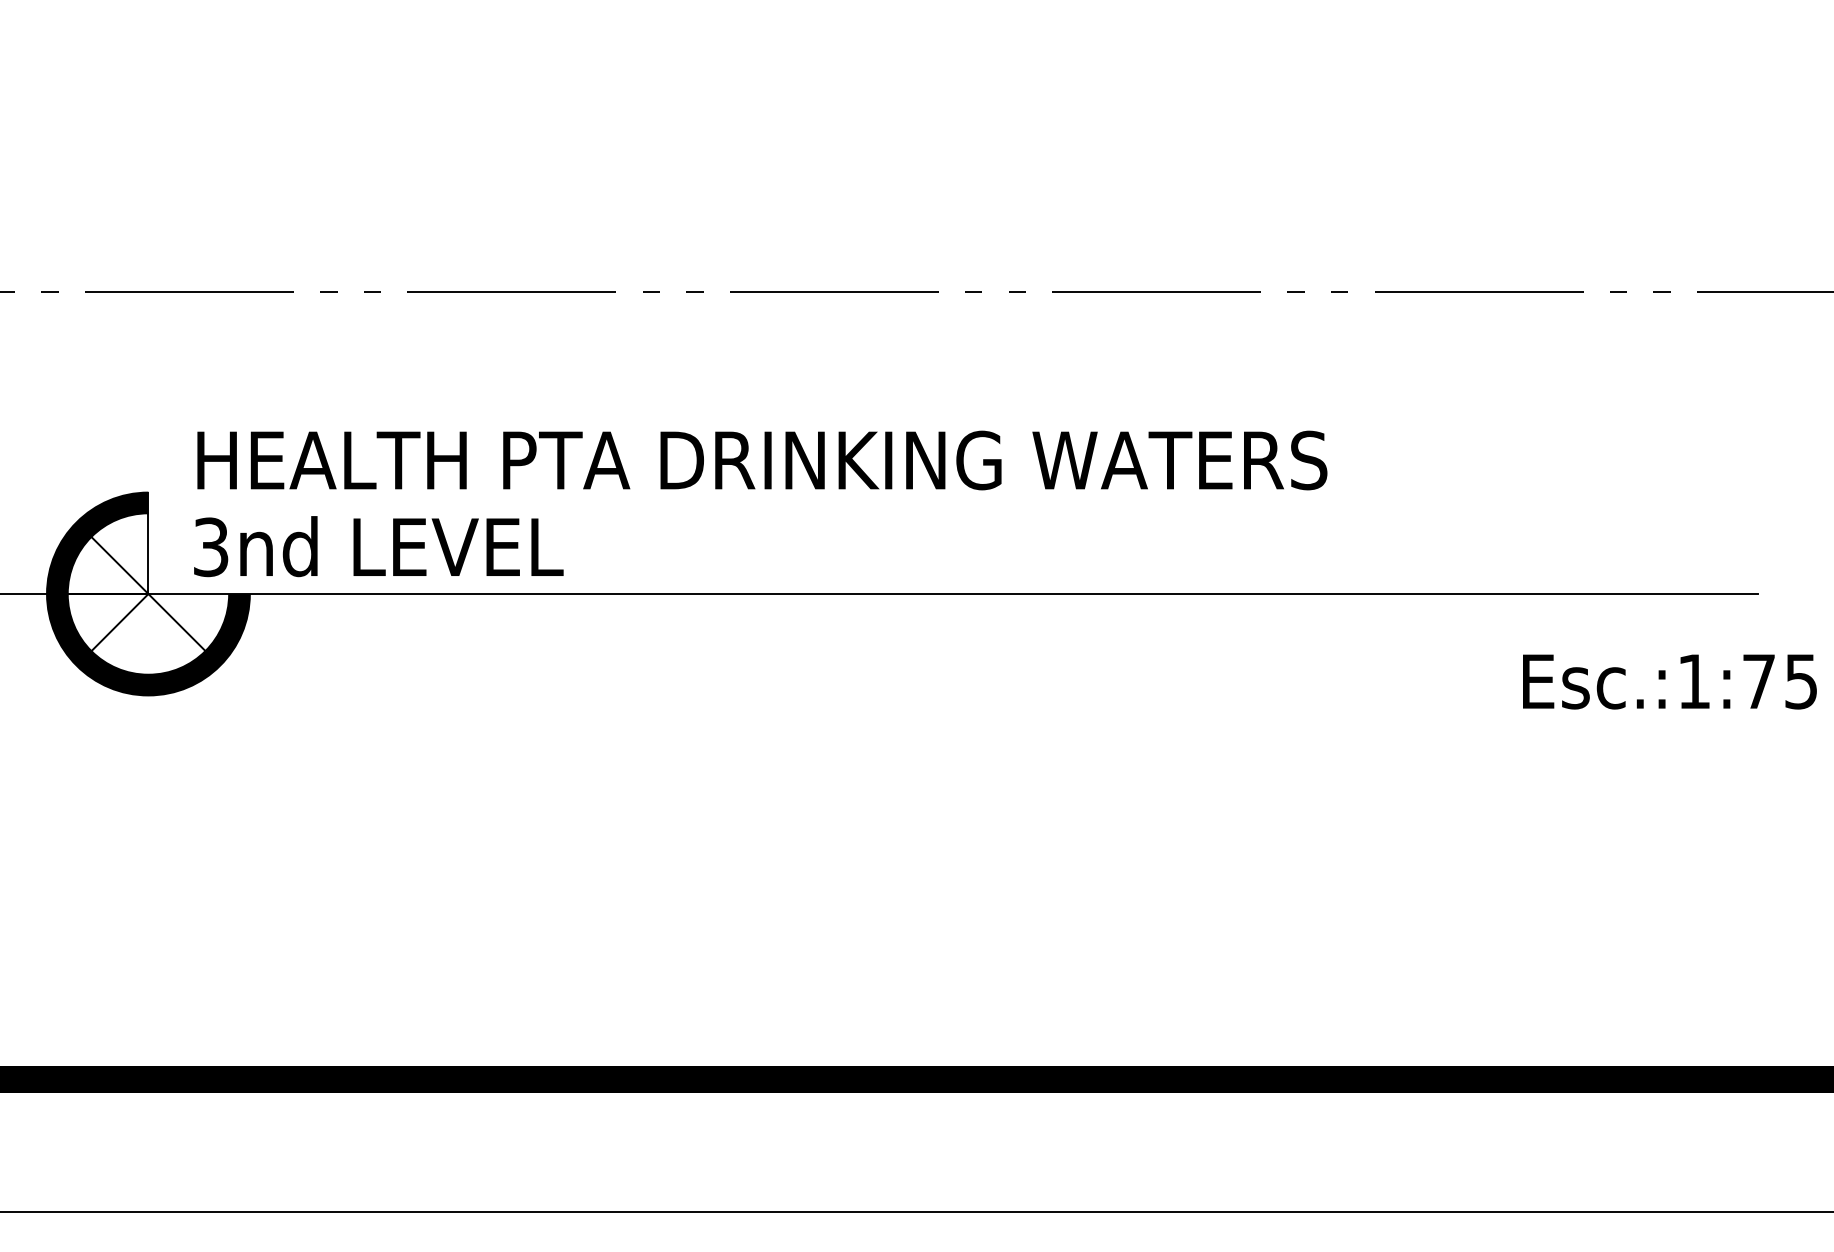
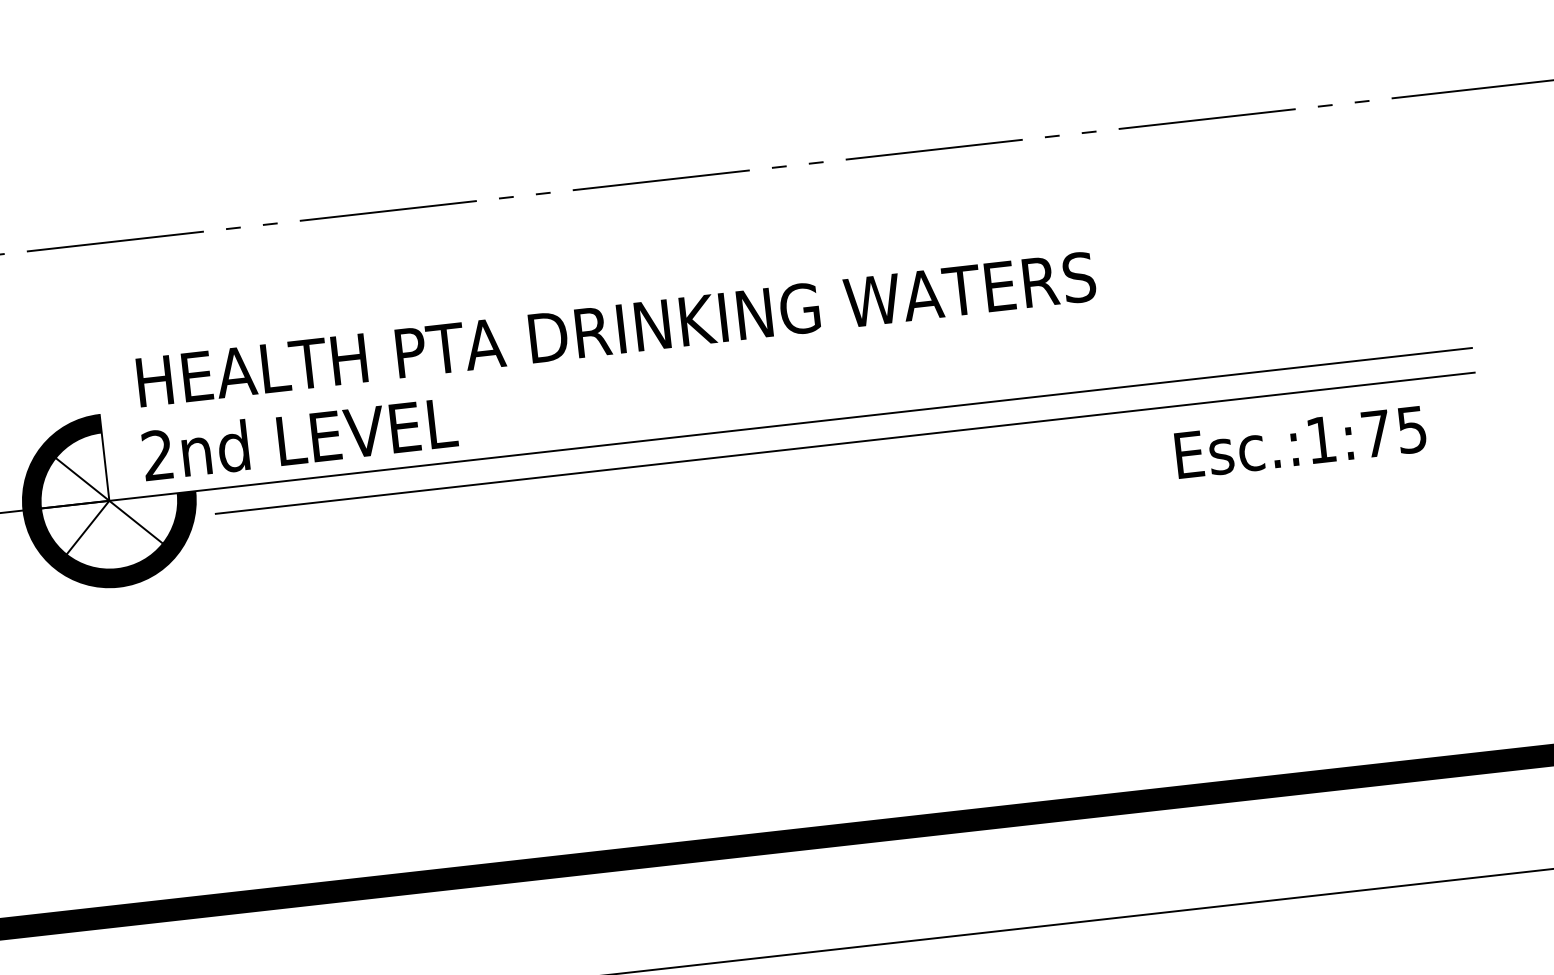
text: (211, 547) -> (158, 455), 3nd -> 2nd
line: (1013, 623) -> (844, 443), added
text: (1669, 681) -> (1300, 442), moved

